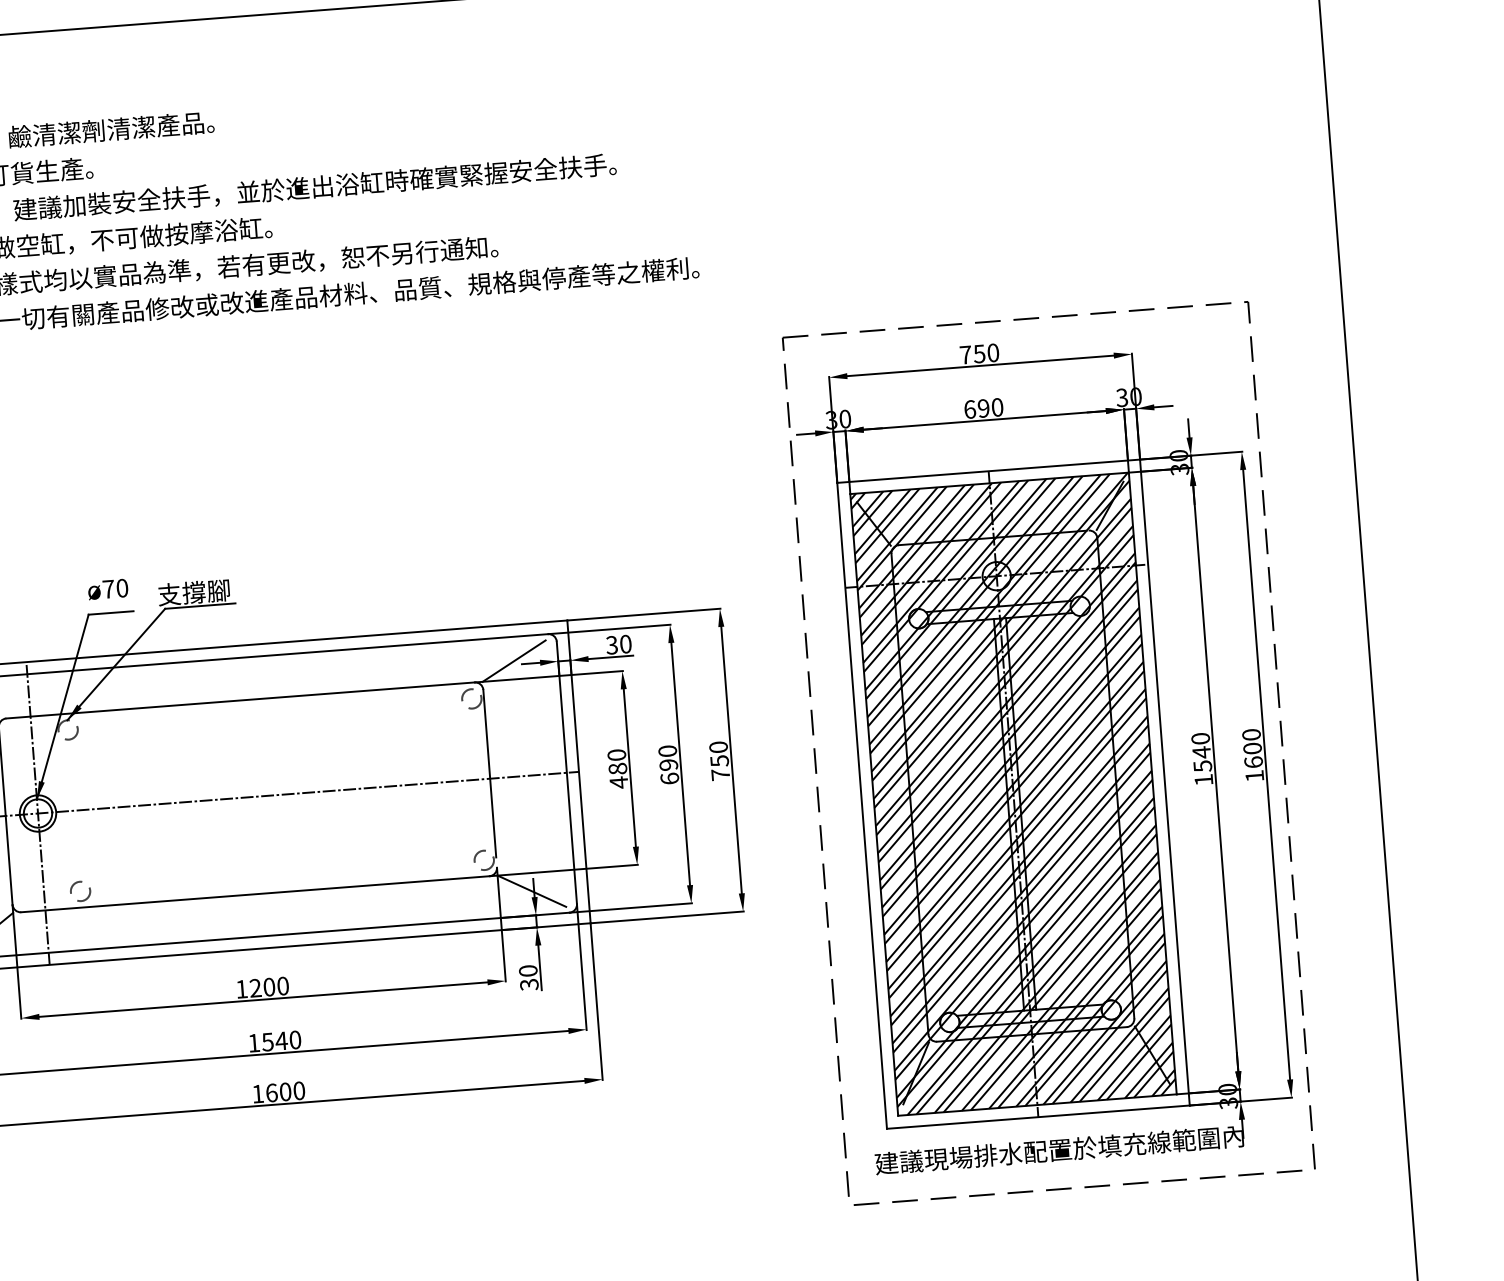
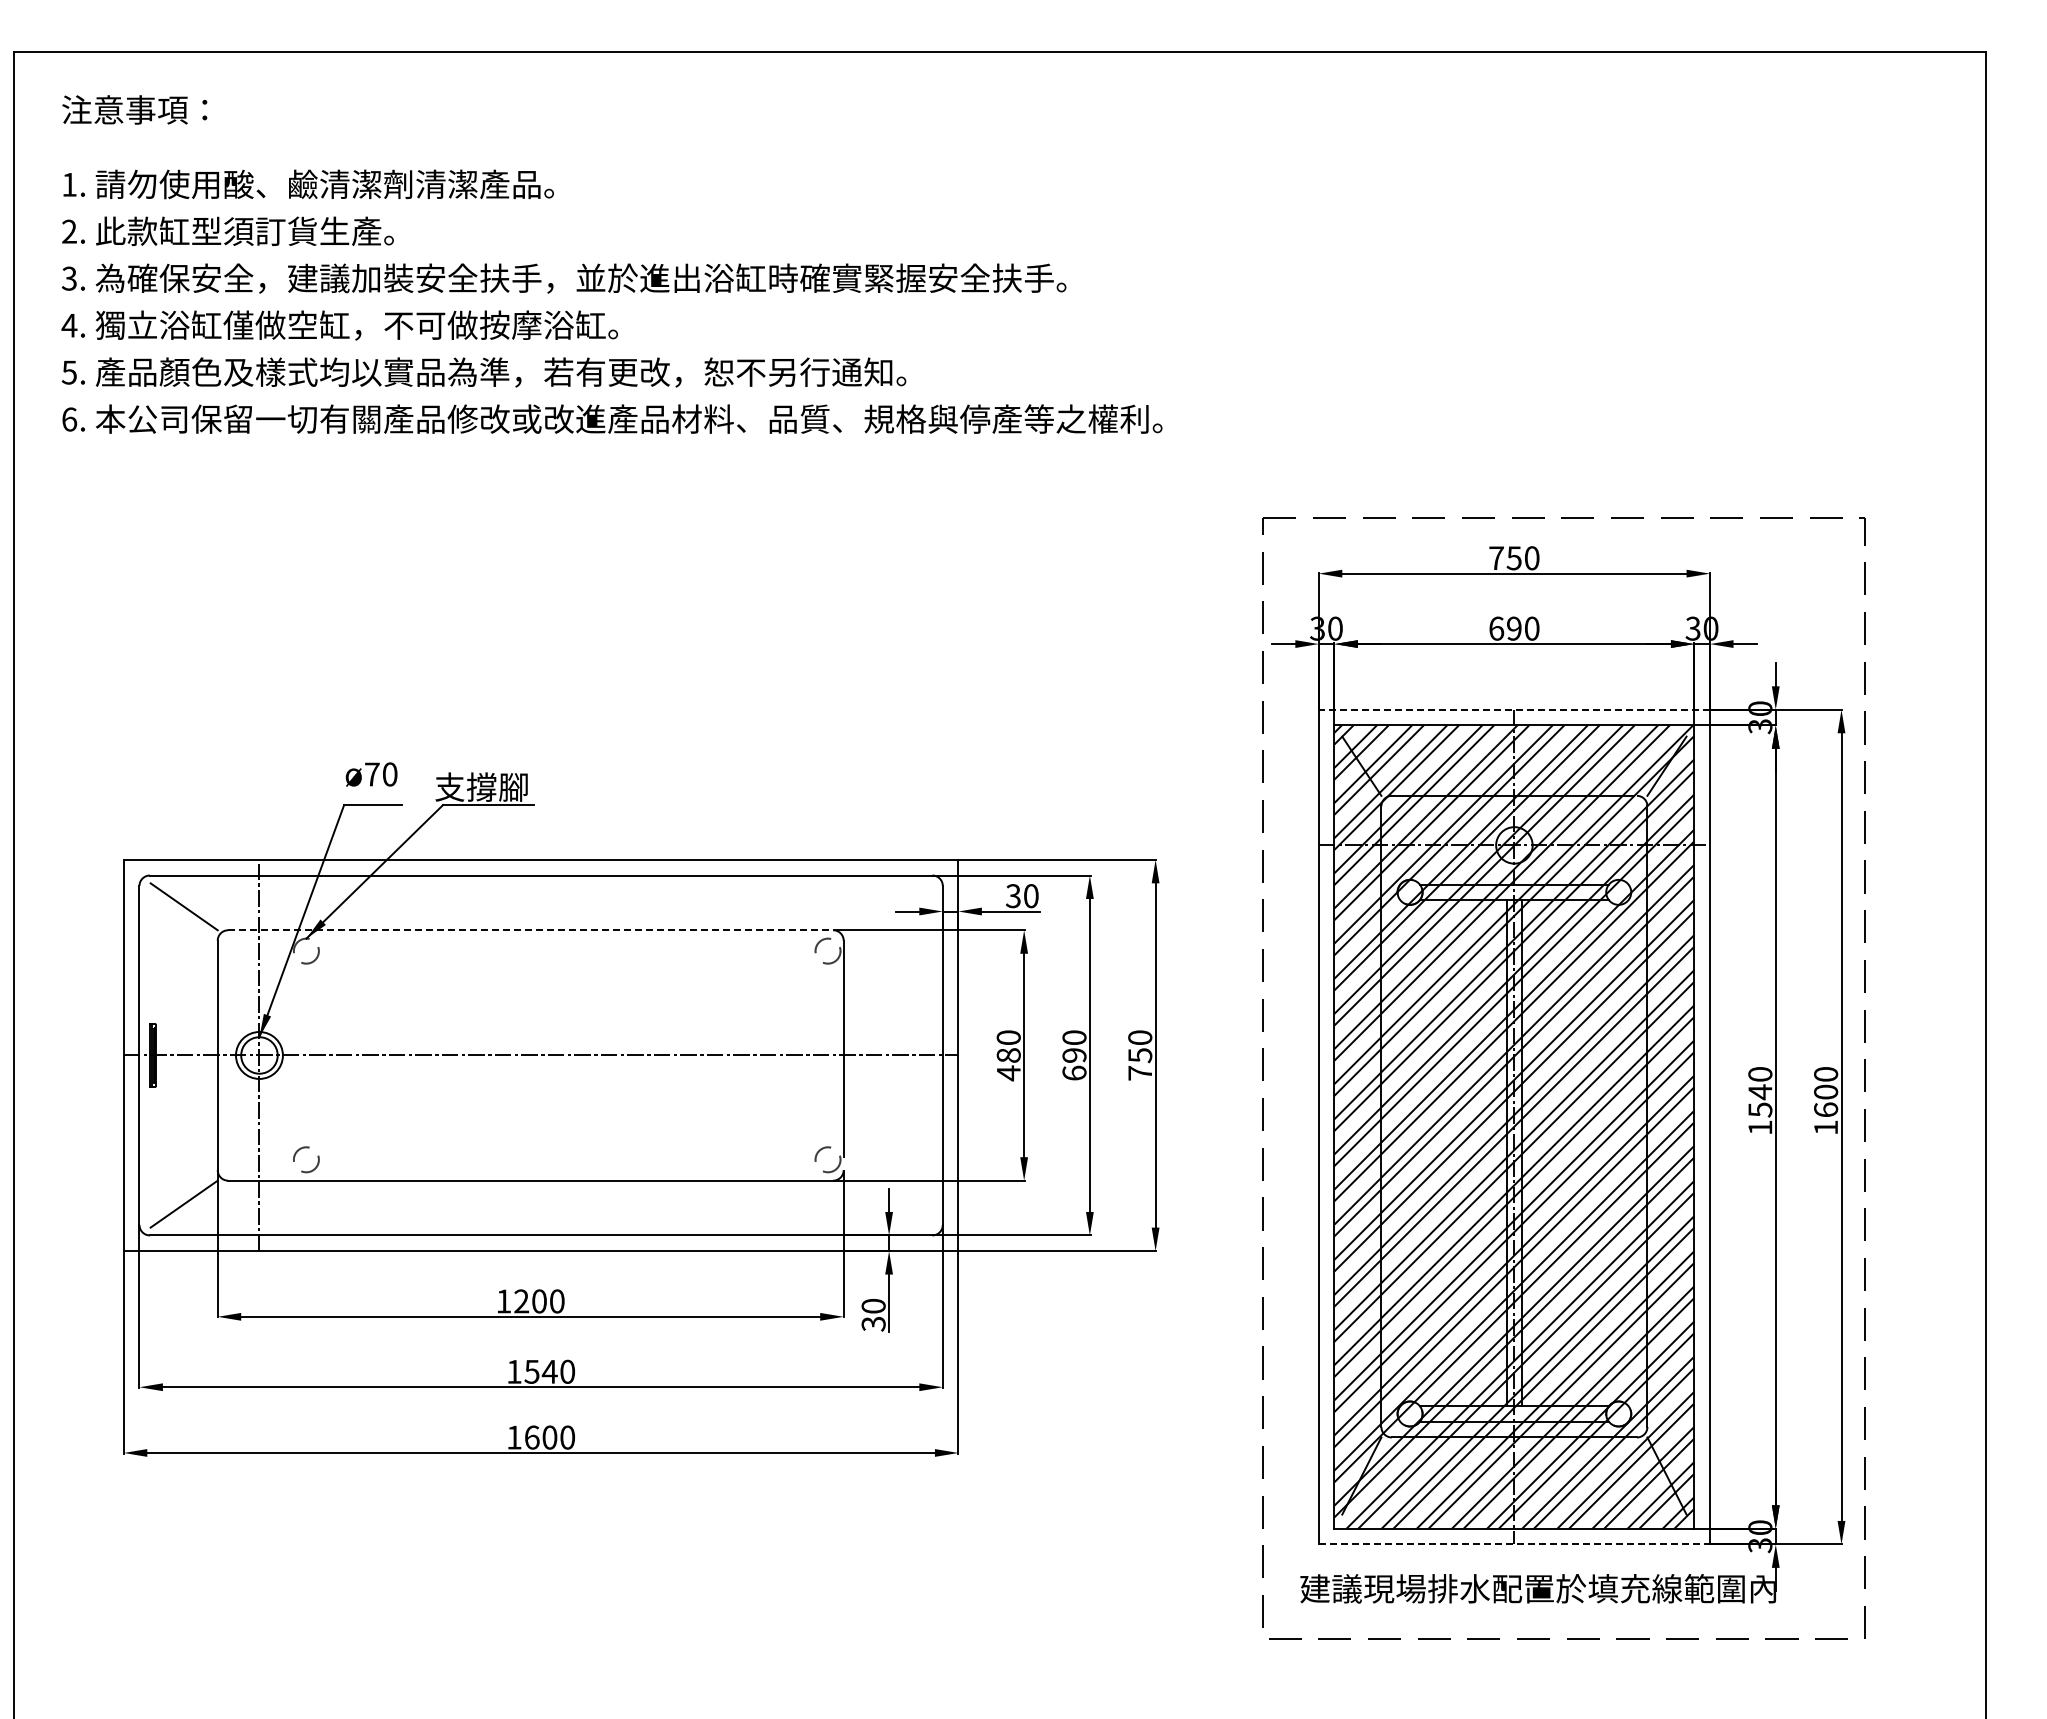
line: (988, 471) -> (1514, 709), solid -> dashed
line: (513, 660) -> (885, 906), removed
line: (240, 700) -> (530, 930), solid -> dashed
line: (531, 890) -> (885, 1203), removed
line: (1038, 1117) -> (1514, 1544), solid -> dashed

